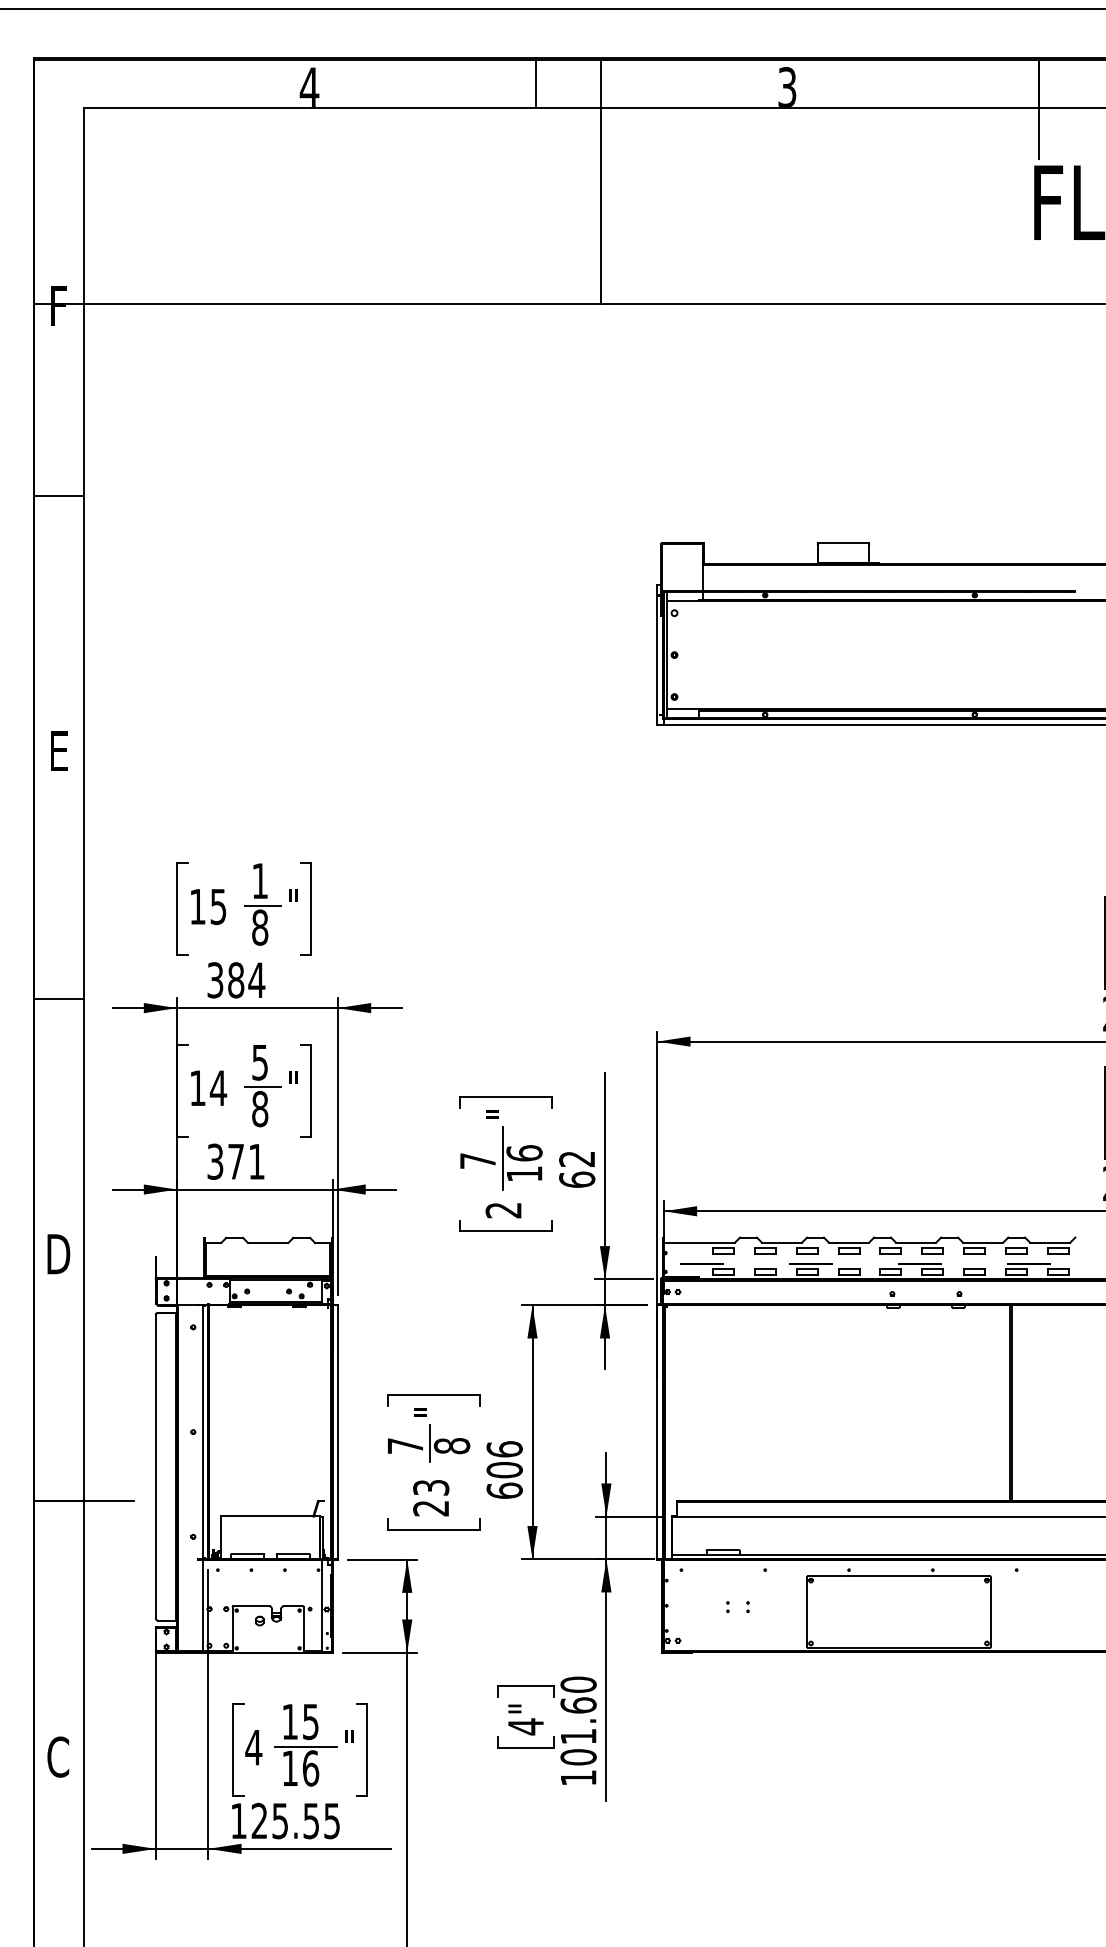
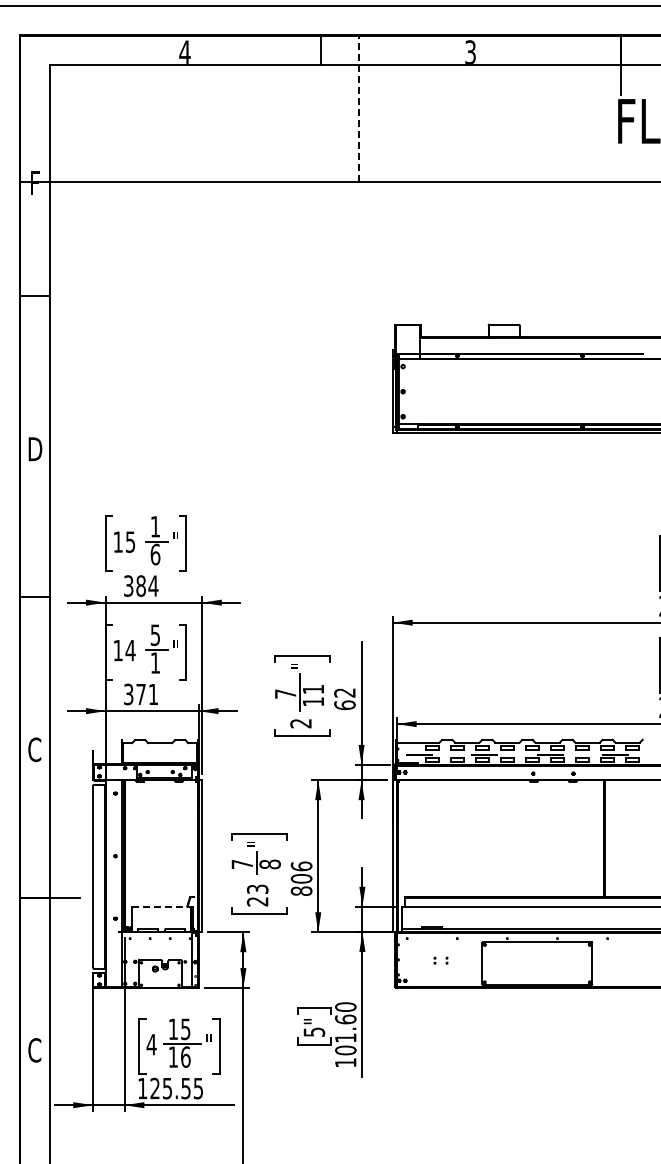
line: (601, 181) -> (359, 108), solid -> dashed
text: (59, 751) -> (35, 449), E -> D
text: (260, 927) -> (155, 554), 8 -> 6
text: (260, 1108) -> (155, 662), 8 -> 1
text: (524, 1153) -> (313, 689), 16 -> 11
text: (57, 1253) -> (34, 749), D -> C
text: (504, 1489) -> (301, 890), 606 -> 806
line: (271, 1516) -> (162, 906), solid -> dashed
text: (526, 1727) -> (314, 1032), 4" -> 5"

